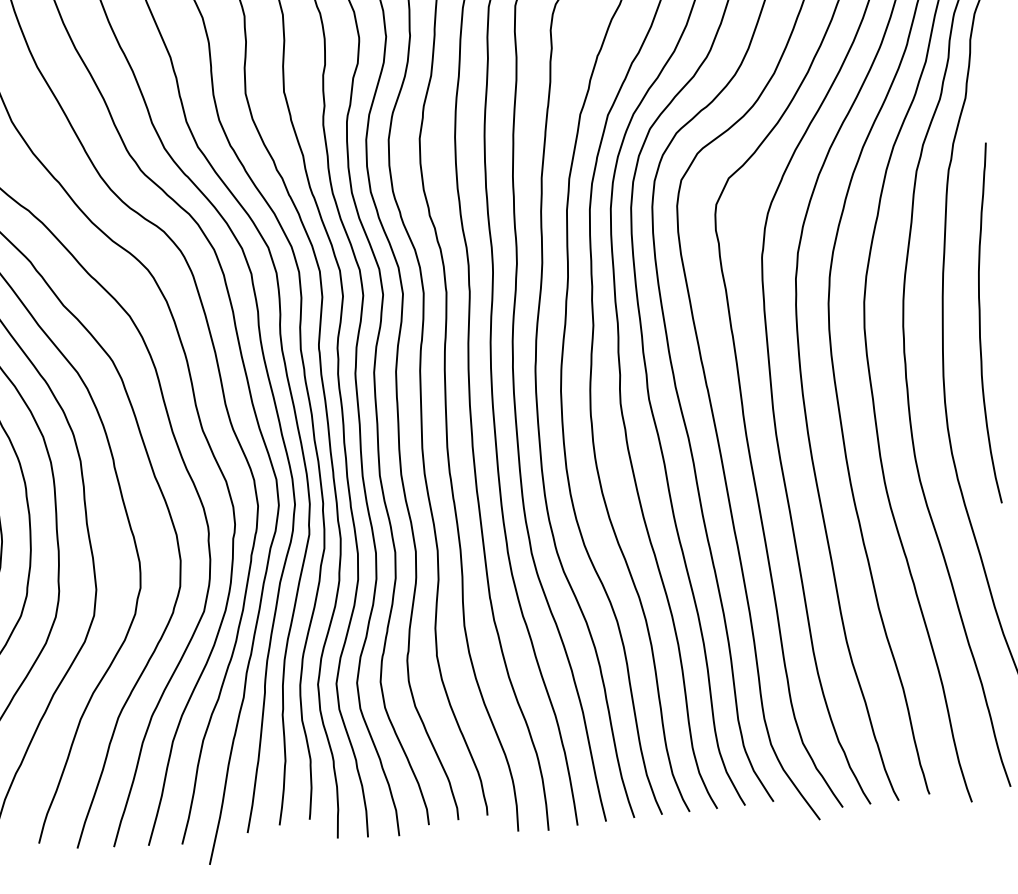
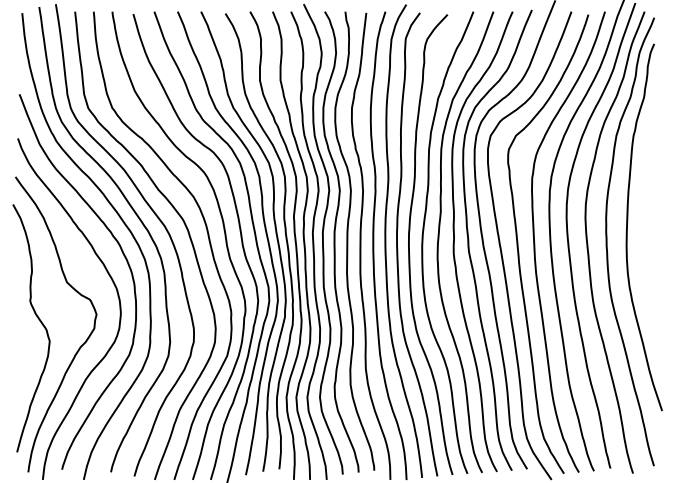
curve: (980, 322) -> (647, 217), removed

